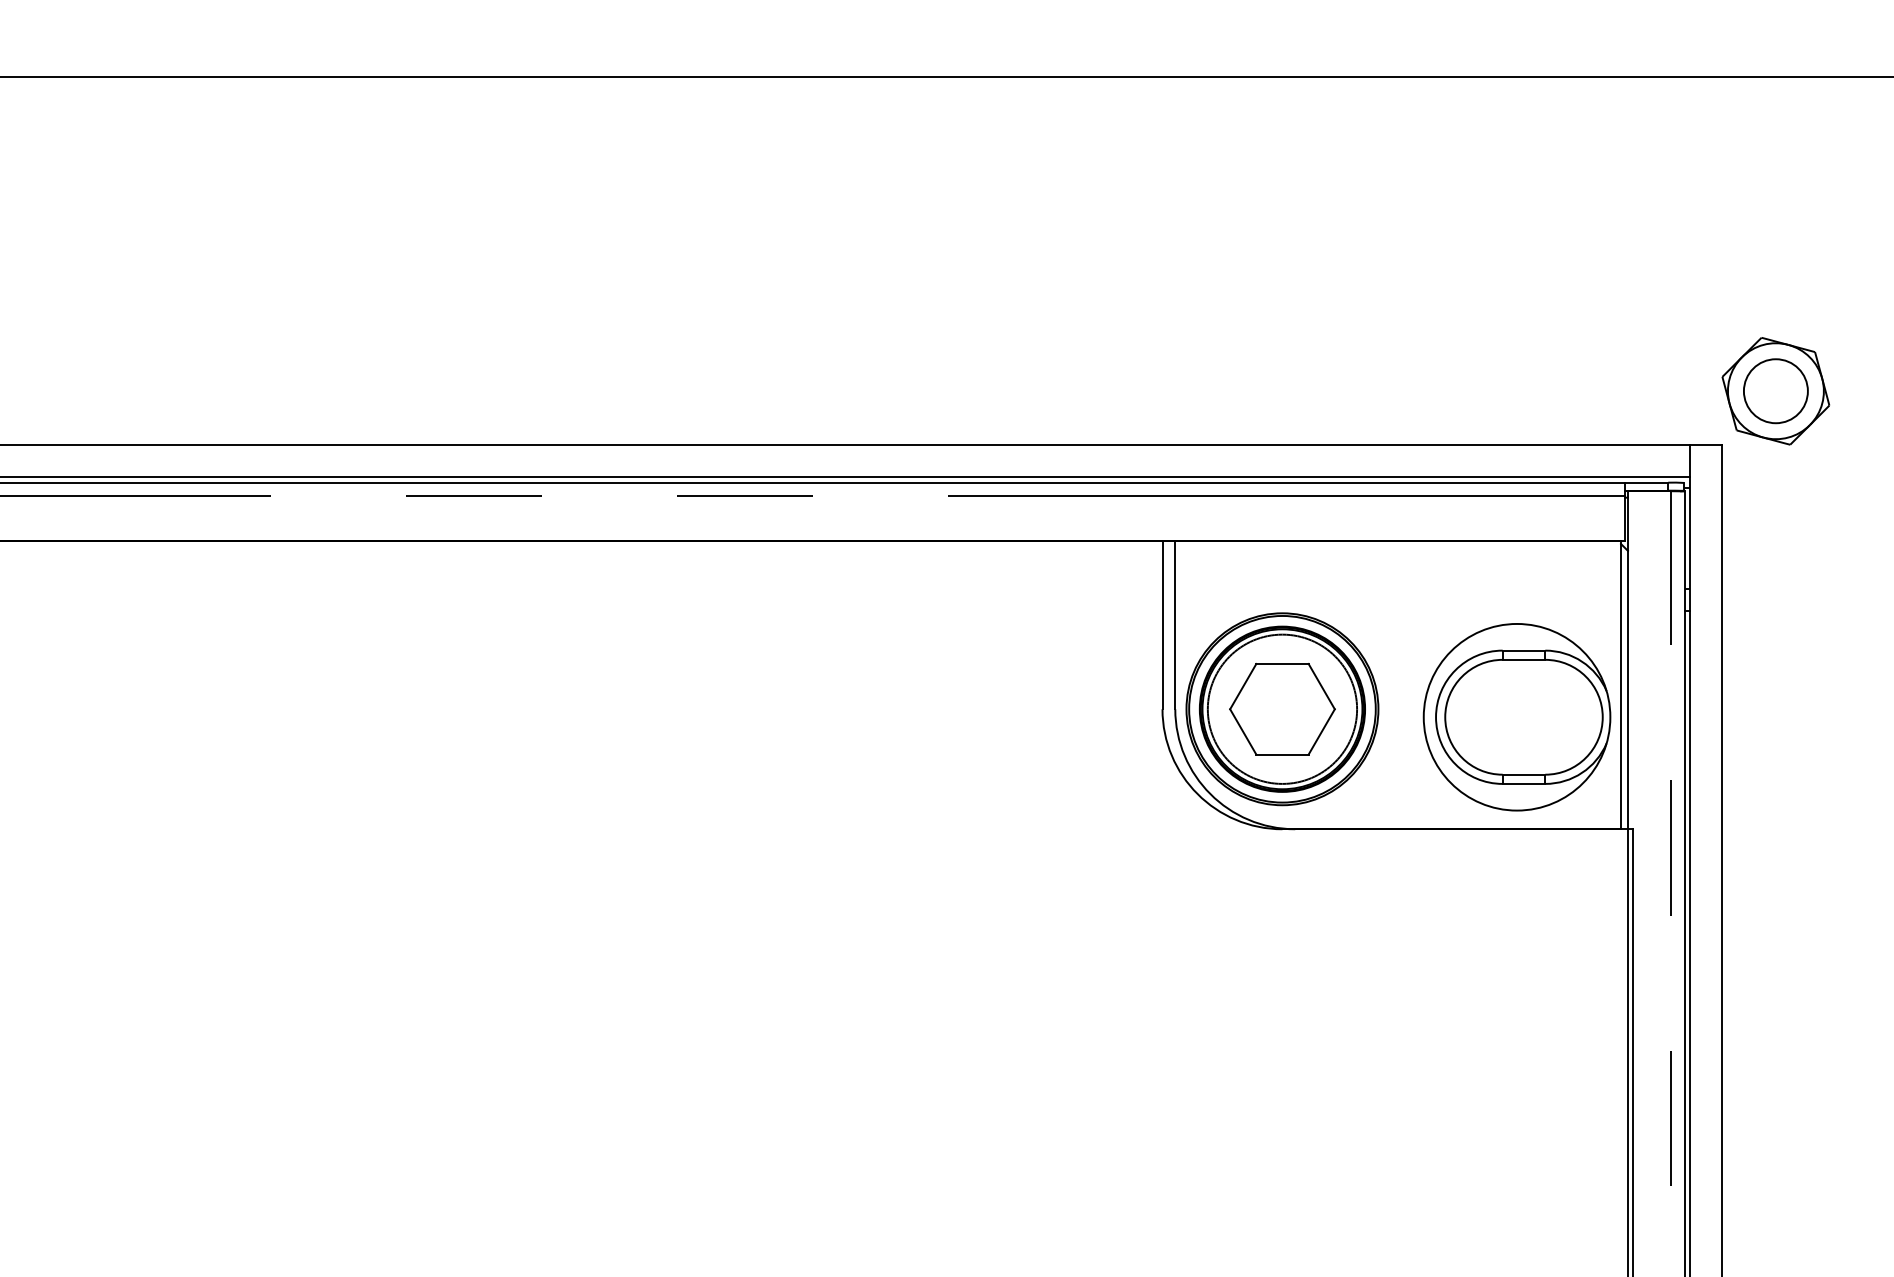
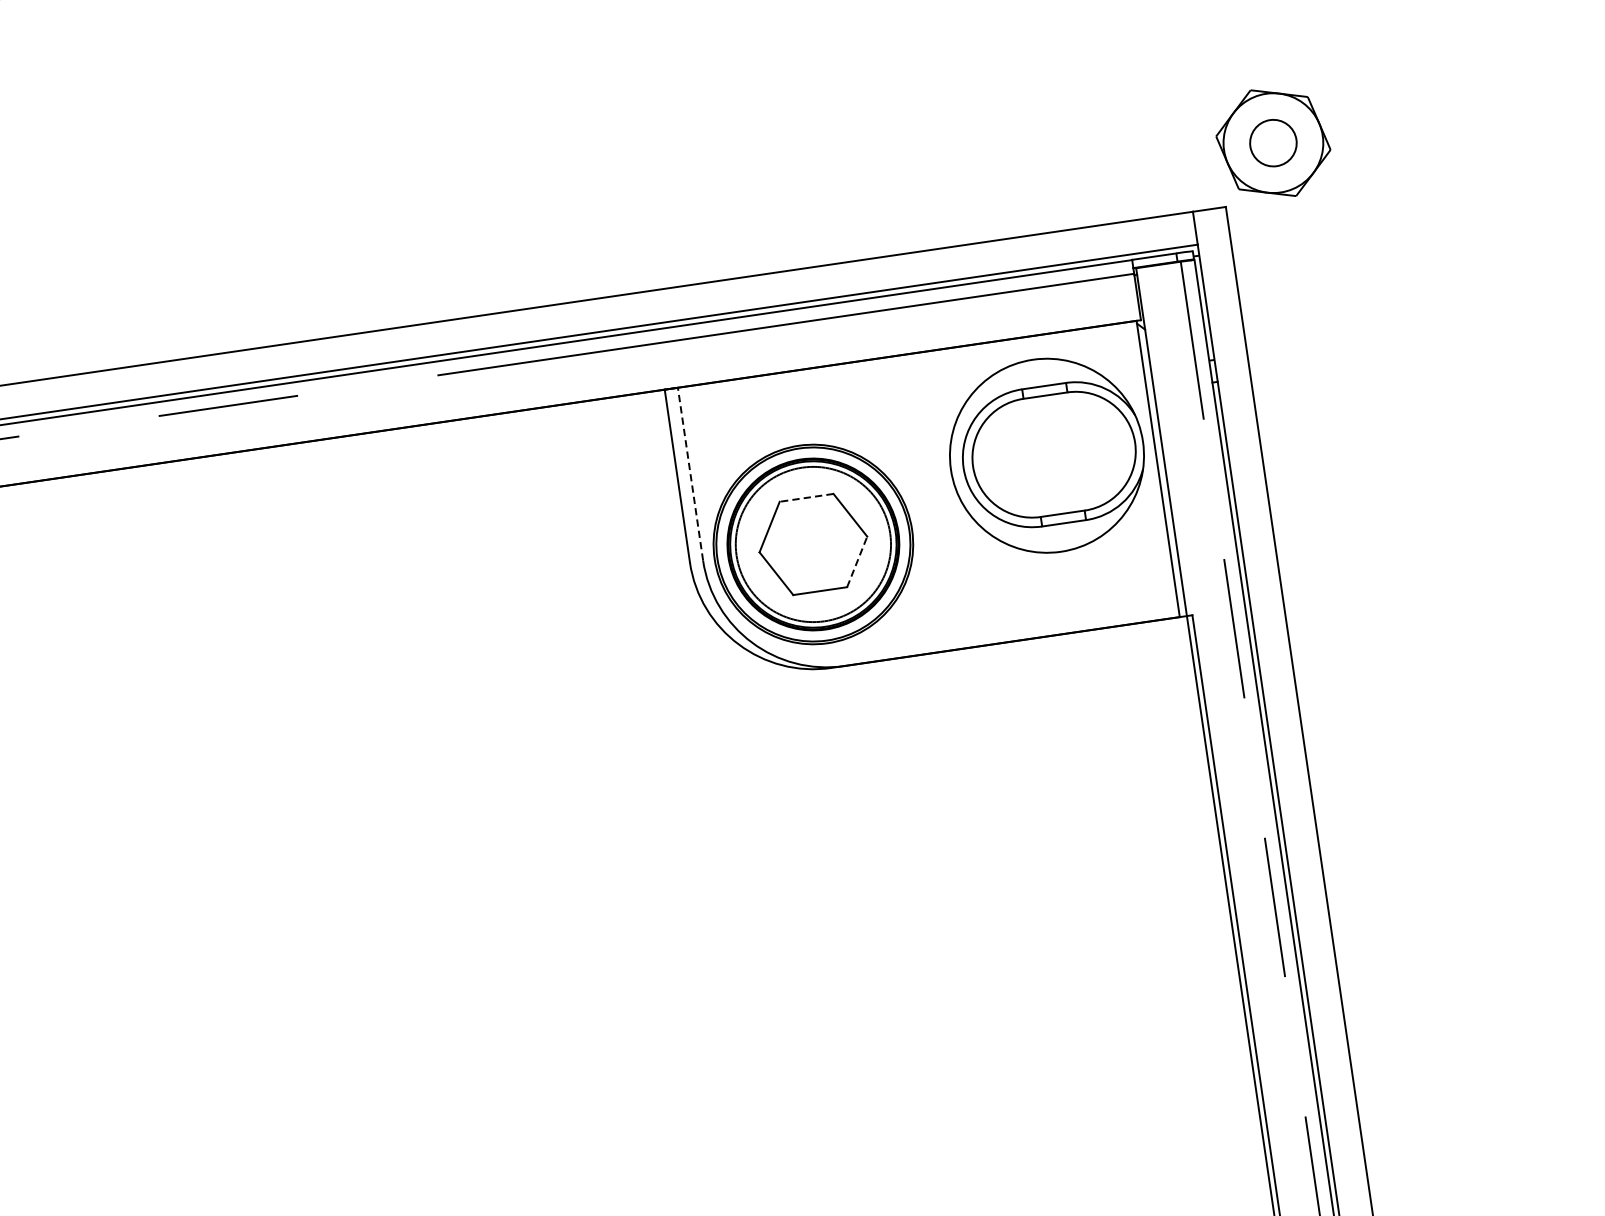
circle: (1775, 391) -> (1273, 143), size x0.7
line: (1175, 625) -> (690, 474), solid -> dashed
line: (1282, 663) -> (806, 497), solid -> dashed
part: (1516, 717) -> (1046, 456), moved
line: (1321, 731) -> (856, 561), solid -> dashed

